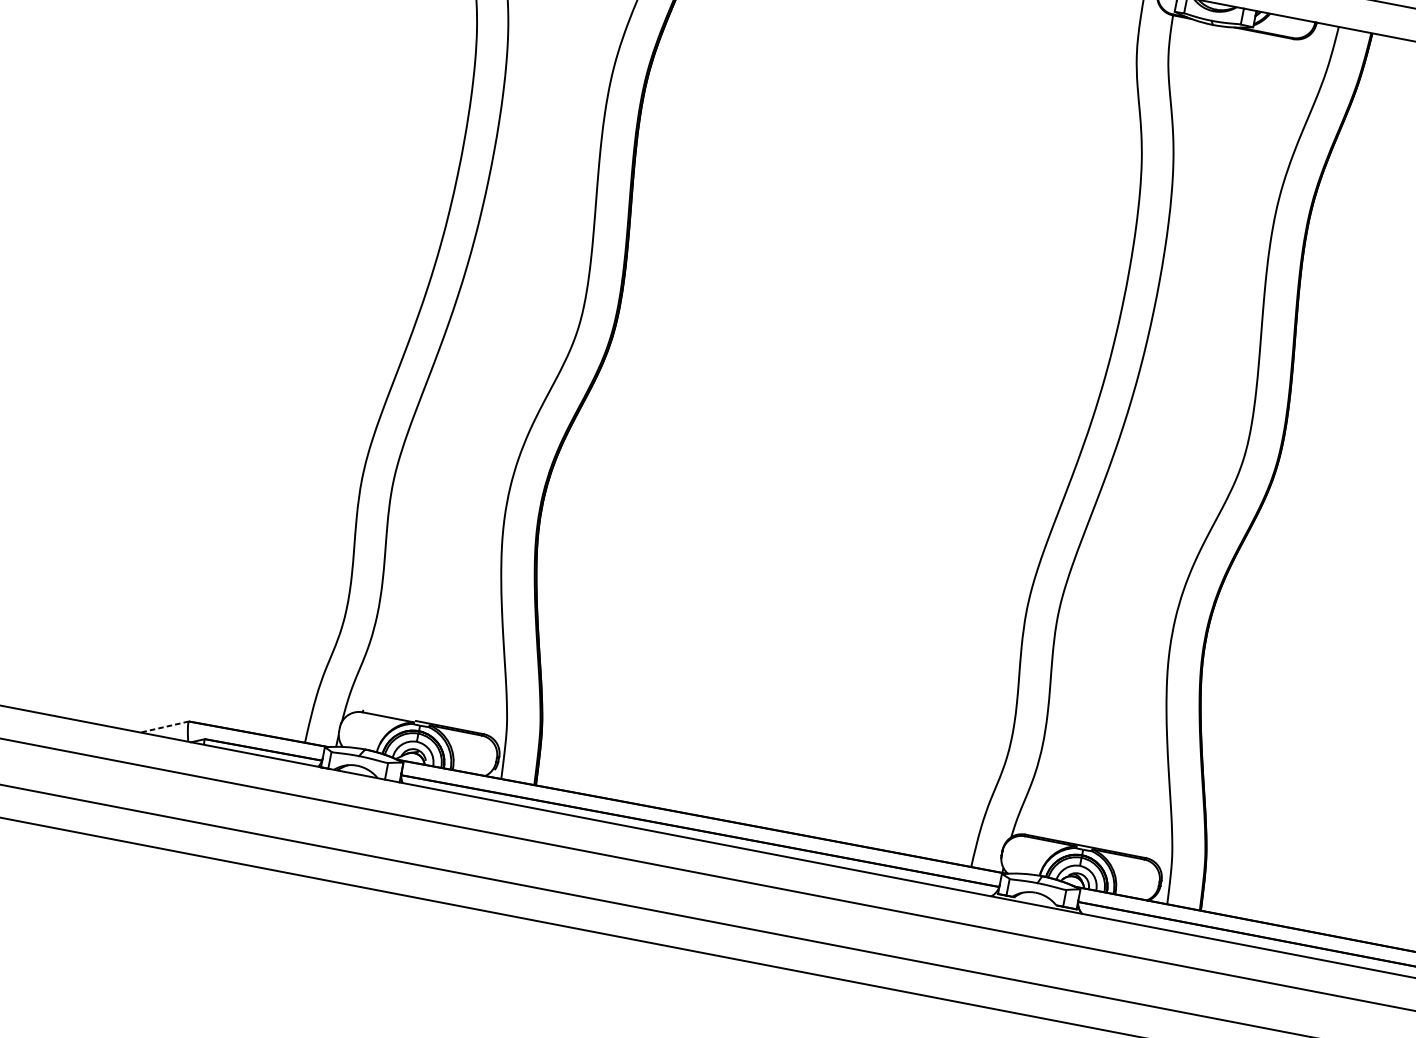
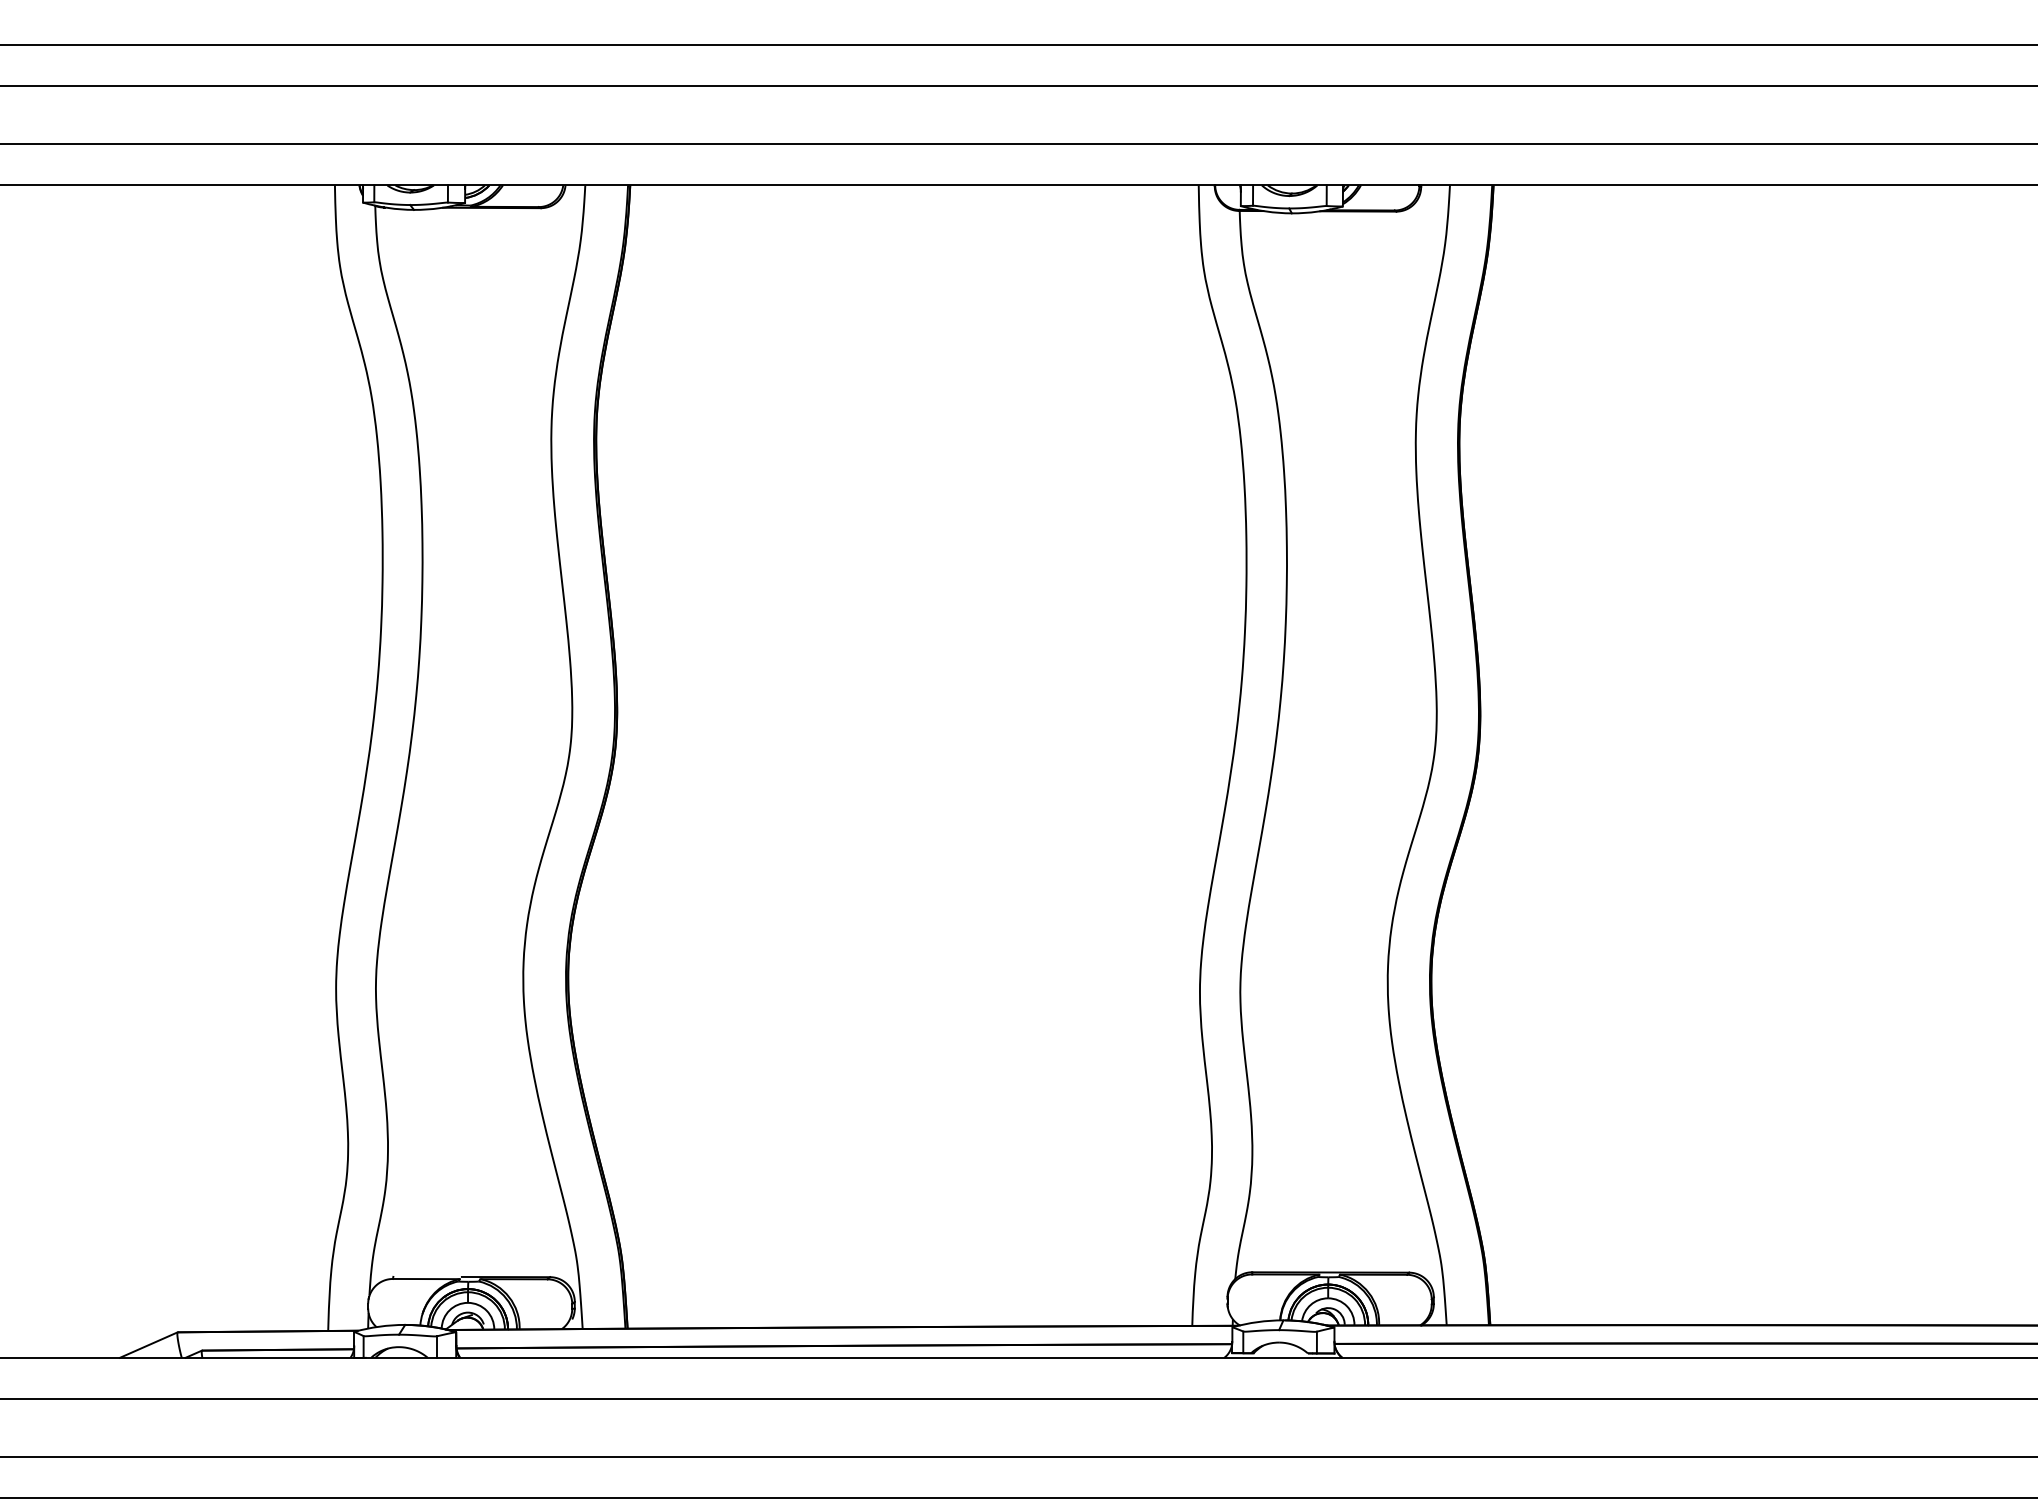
line: (164, 727) -> (148, 1345), dashed -> solid

